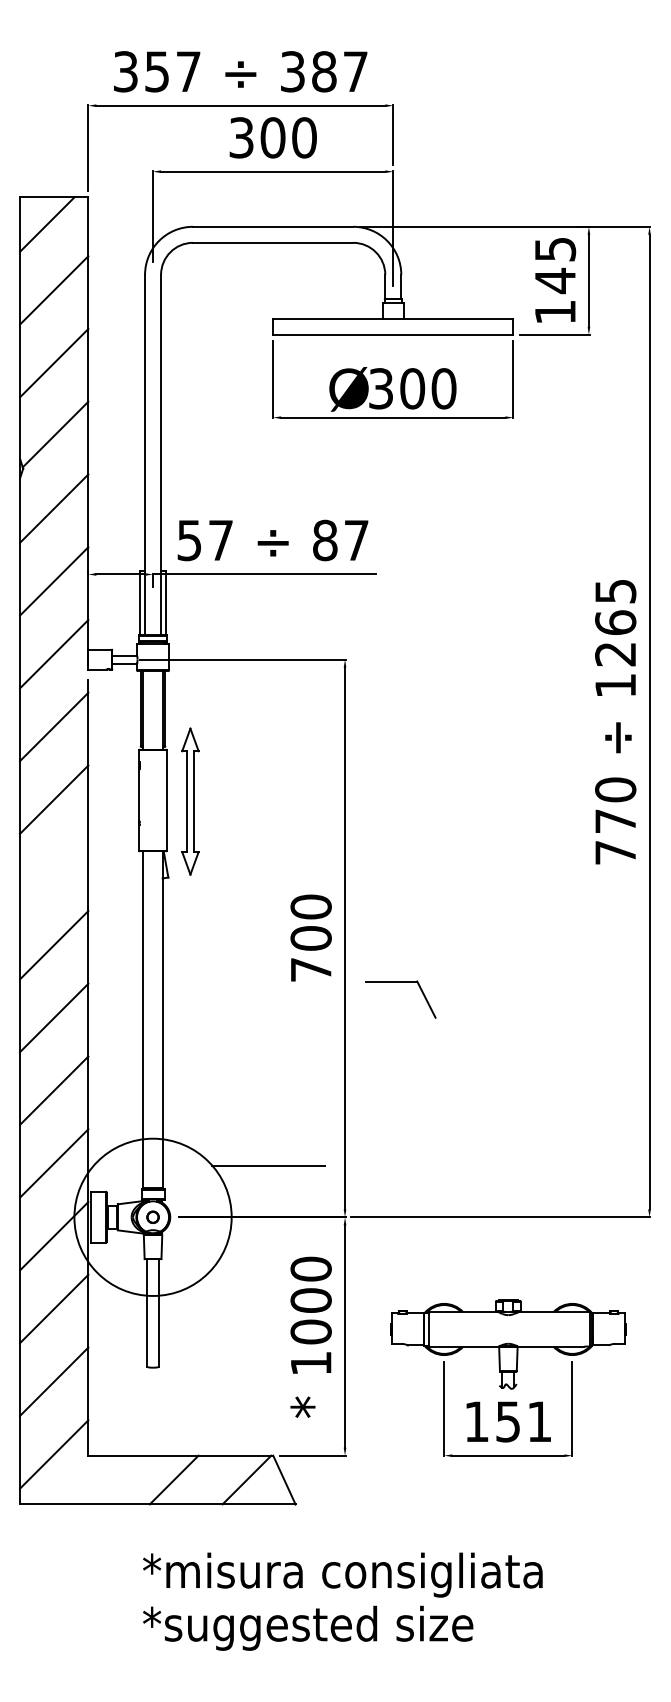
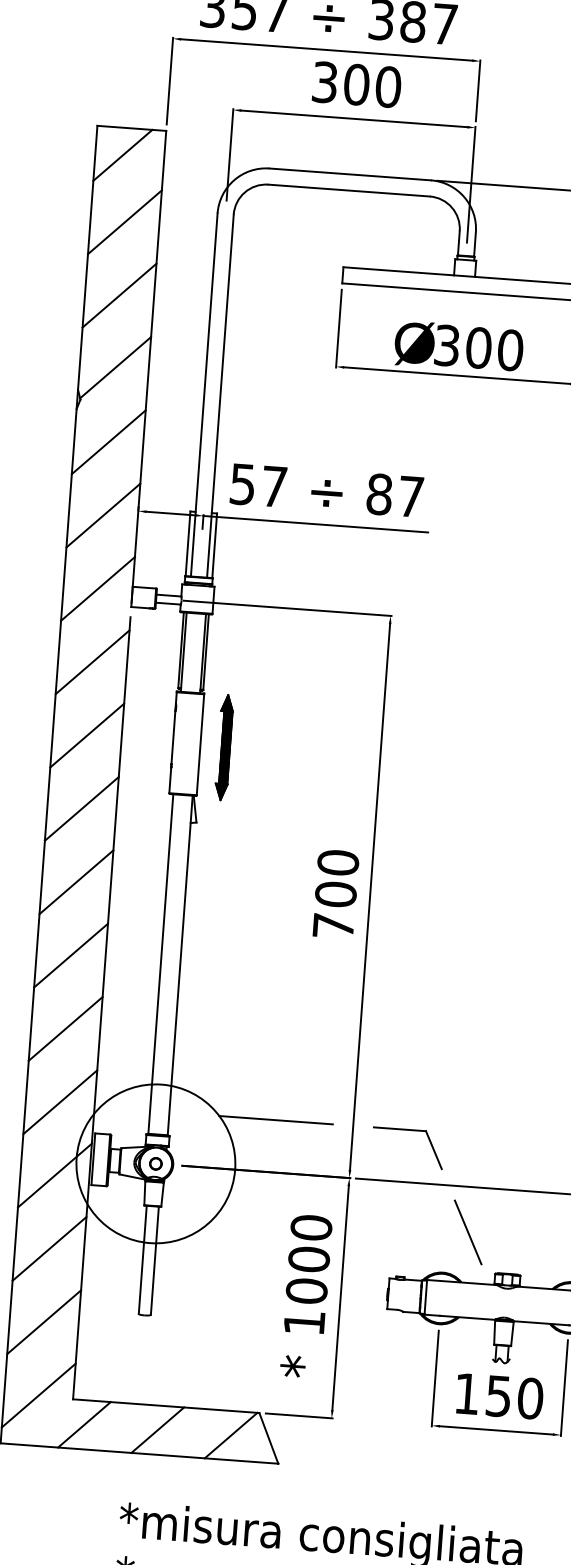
part: (190, 801) -> (224, 747), size x0.71
line: (54, 872) -> (82, 809), added
part: (400, 982) -> (409, 1130), moved
line: (465, 1261) -> (467, 1231), added
text: (539, 1421) -> (530, 1398), 151 -> 150
line: (101, 1479) -> (84, 1424), added

